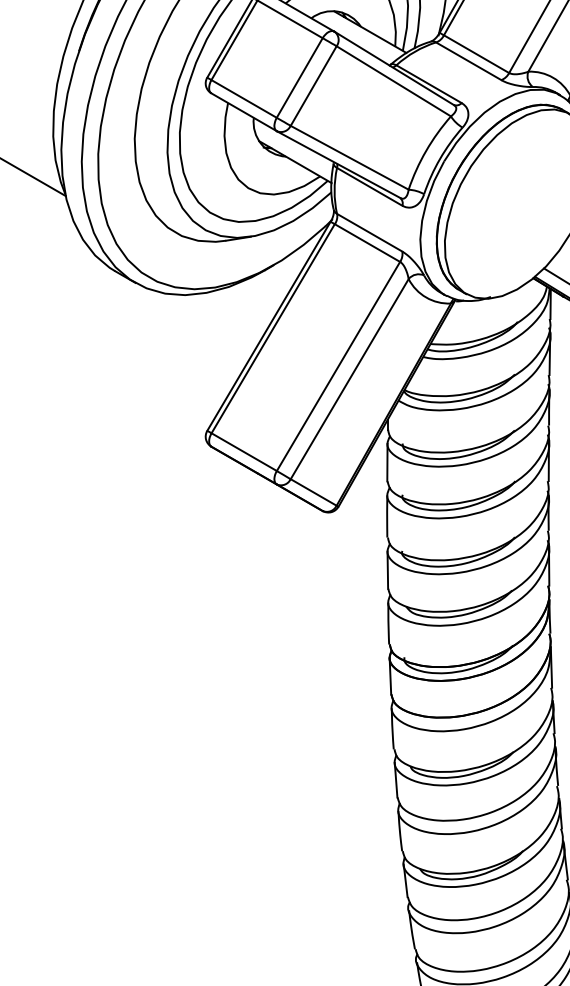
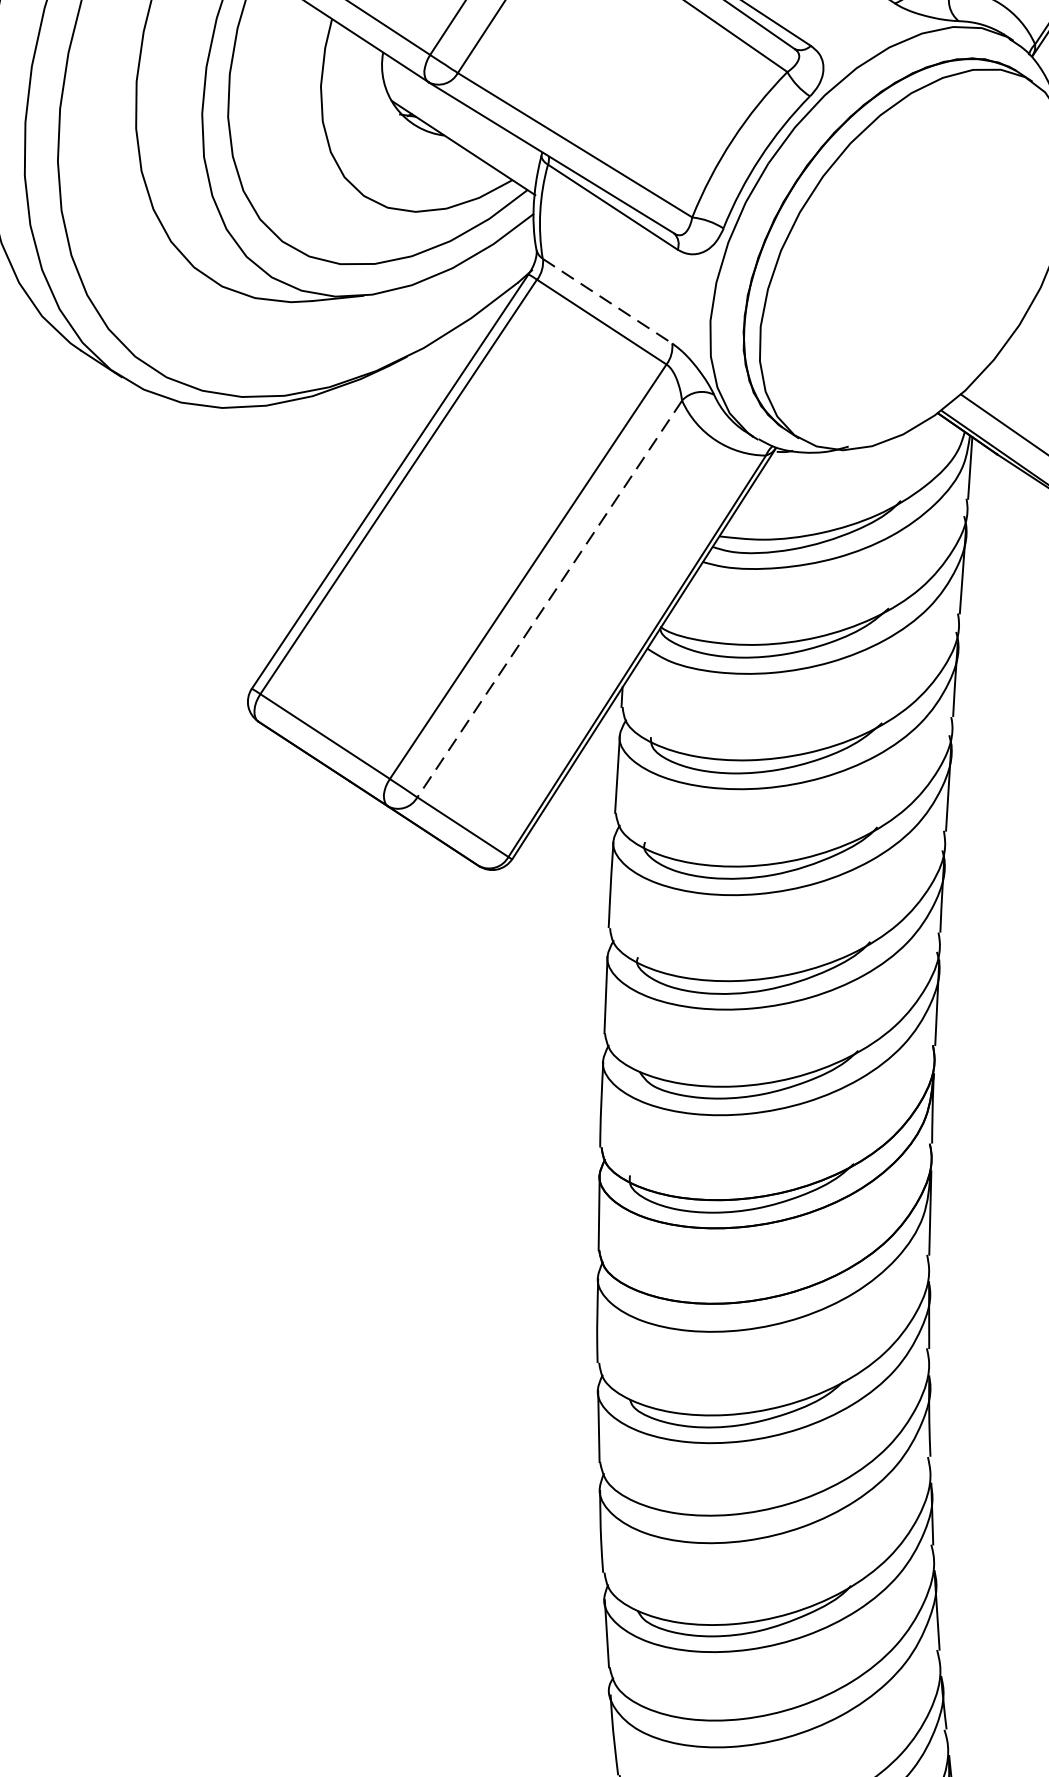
line: (369, 232) -> (607, 300), solid -> dashed
line: (349, 379) -> (549, 599), solid -> dashed

